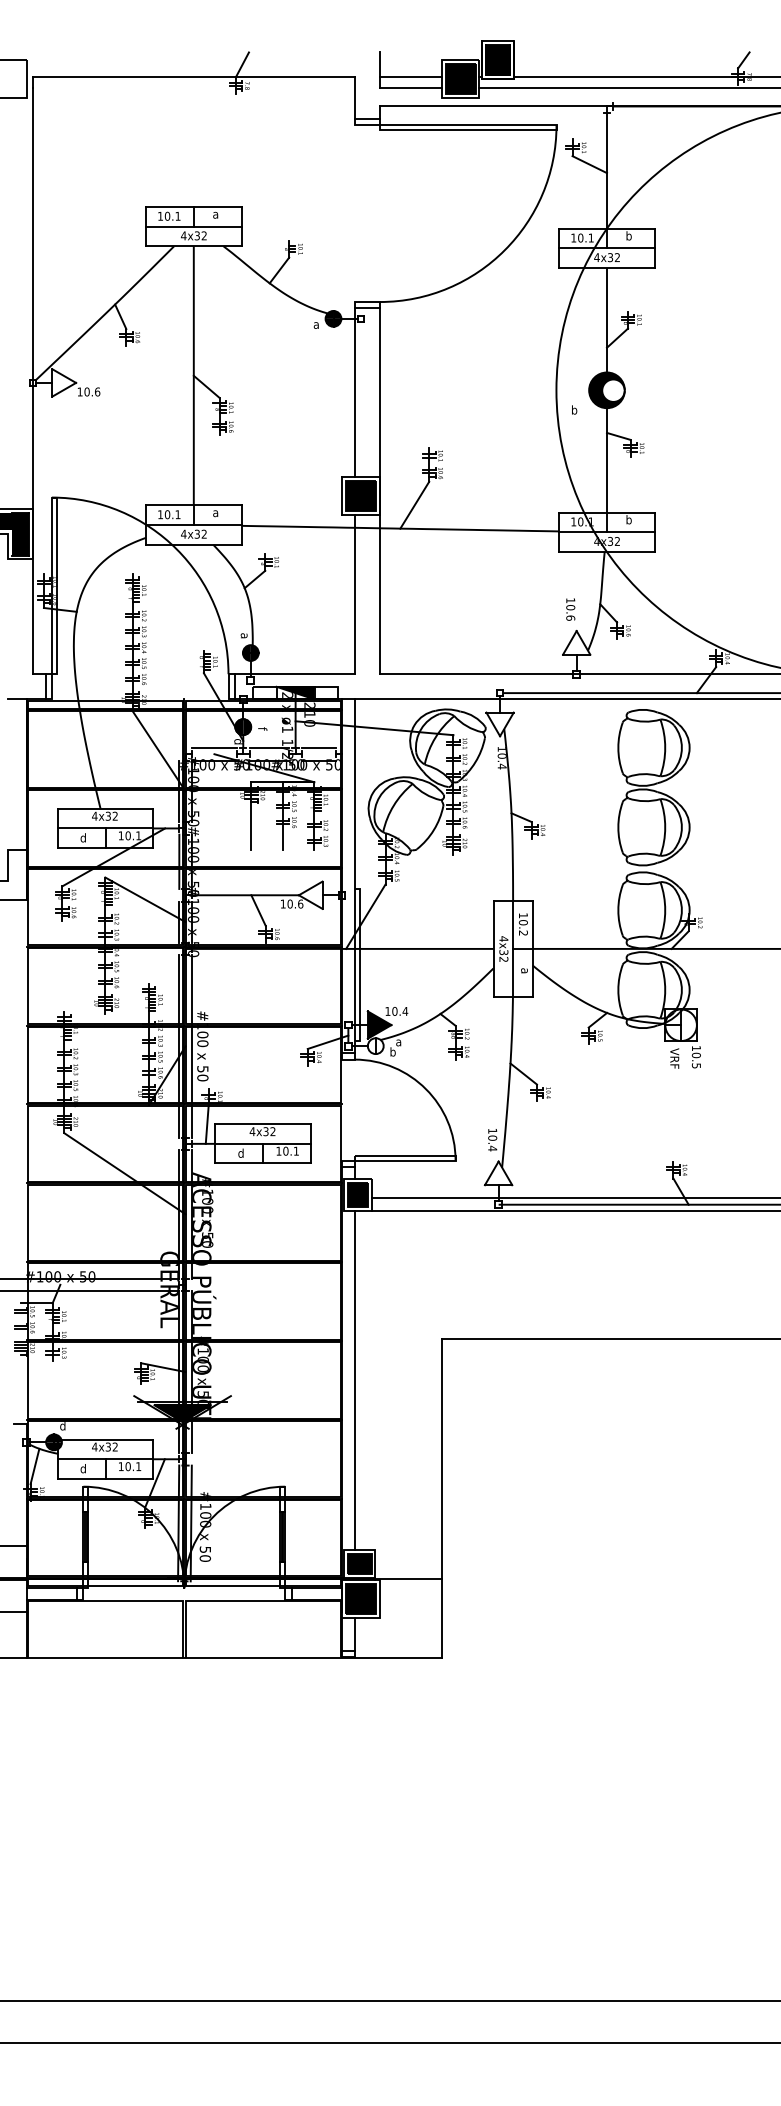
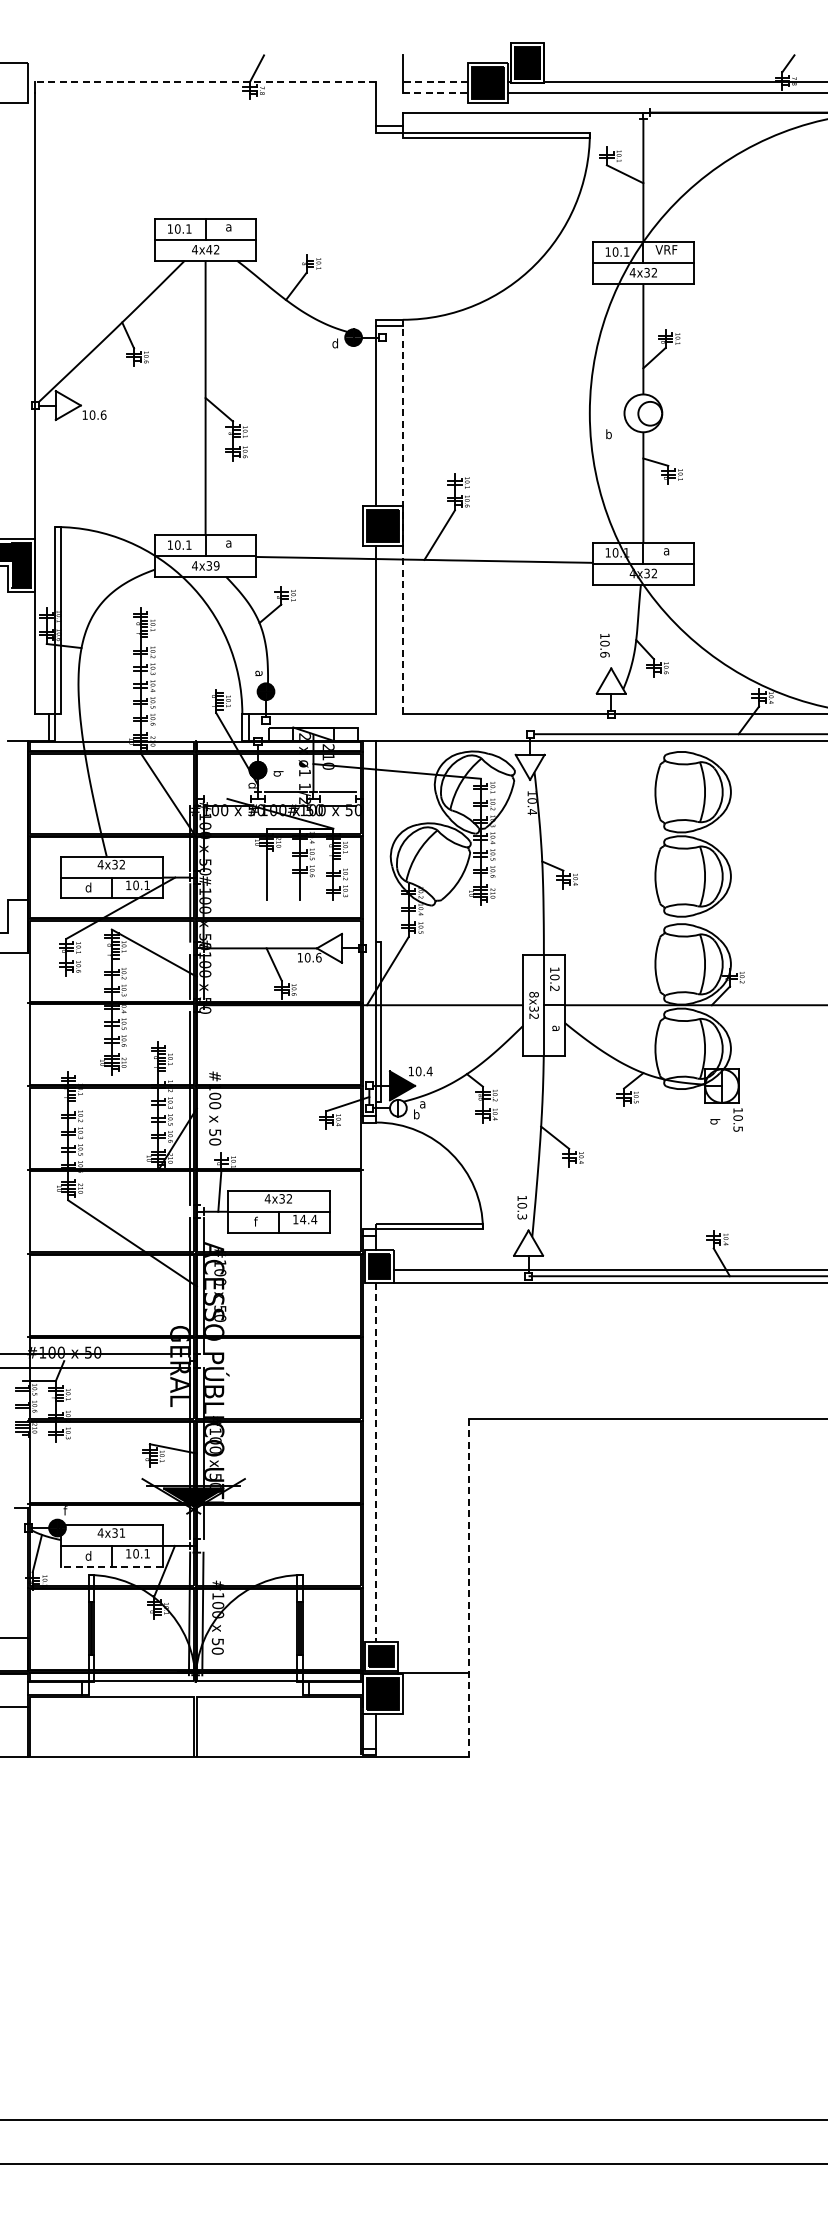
line: (193, 77) -> (205, 81), solid -> dashed
line: (410, 77) -> (435, 81), solid -> dashed
line: (410, 87) -> (435, 92), solid -> dashed
text: (197, 235) -> (209, 249), 4x32 -> 4x42
text: (628, 235) -> (666, 249), b -> VRF
text: (315, 322) -> (334, 341), a -> d
fill: (606, 390) -> (642, 413), removed
line: (379, 491) -> (402, 520), solid -> dashed
text: (628, 519) -> (666, 550), b -> a
text: (204, 533) -> (216, 565), 4x32 -> 4x39
fill: (295, 692) -> (313, 733), removed
text: (262, 730) -> (278, 773), f -> b
line: (214, 748) -> (227, 792), removed
text: (503, 938) -> (533, 994), 4x32 -> 8x32
line: (191, 1046) -> (203, 1108), removed
text: (675, 1058) -> (715, 1121), VRF -> b
text: (492, 1148) -> (522, 1216), 10.4 -> 10.3
text: (290, 1151) -> (308, 1219), 10.1 -> 14.4
text: (240, 1153) -> (255, 1221), d -> f
line: (355, 1380) -> (376, 1462), solid -> dashed
text: (62, 1425) -> (66, 1510), d -> f
text: (114, 1446) -> (121, 1532), 4x32 -> 4x31
line: (105, 1478) -> (112, 1566), solid -> dashed
line: (441, 1499) -> (468, 1588), solid -> dashed

